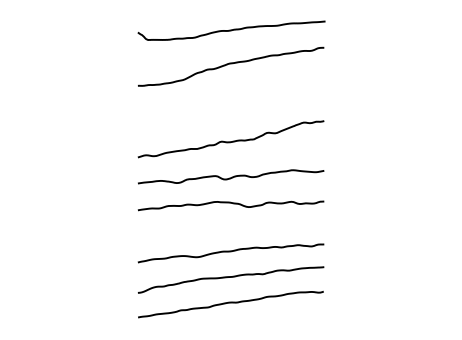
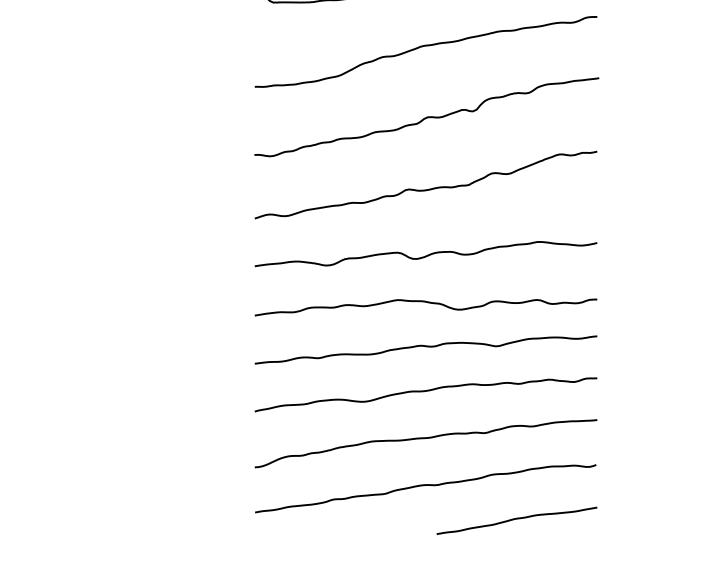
curve: (231, 102) -> (426, 117), added
curve: (231, 227) -> (426, 347), added
curve: (280, 321) -> (516, 519), added

